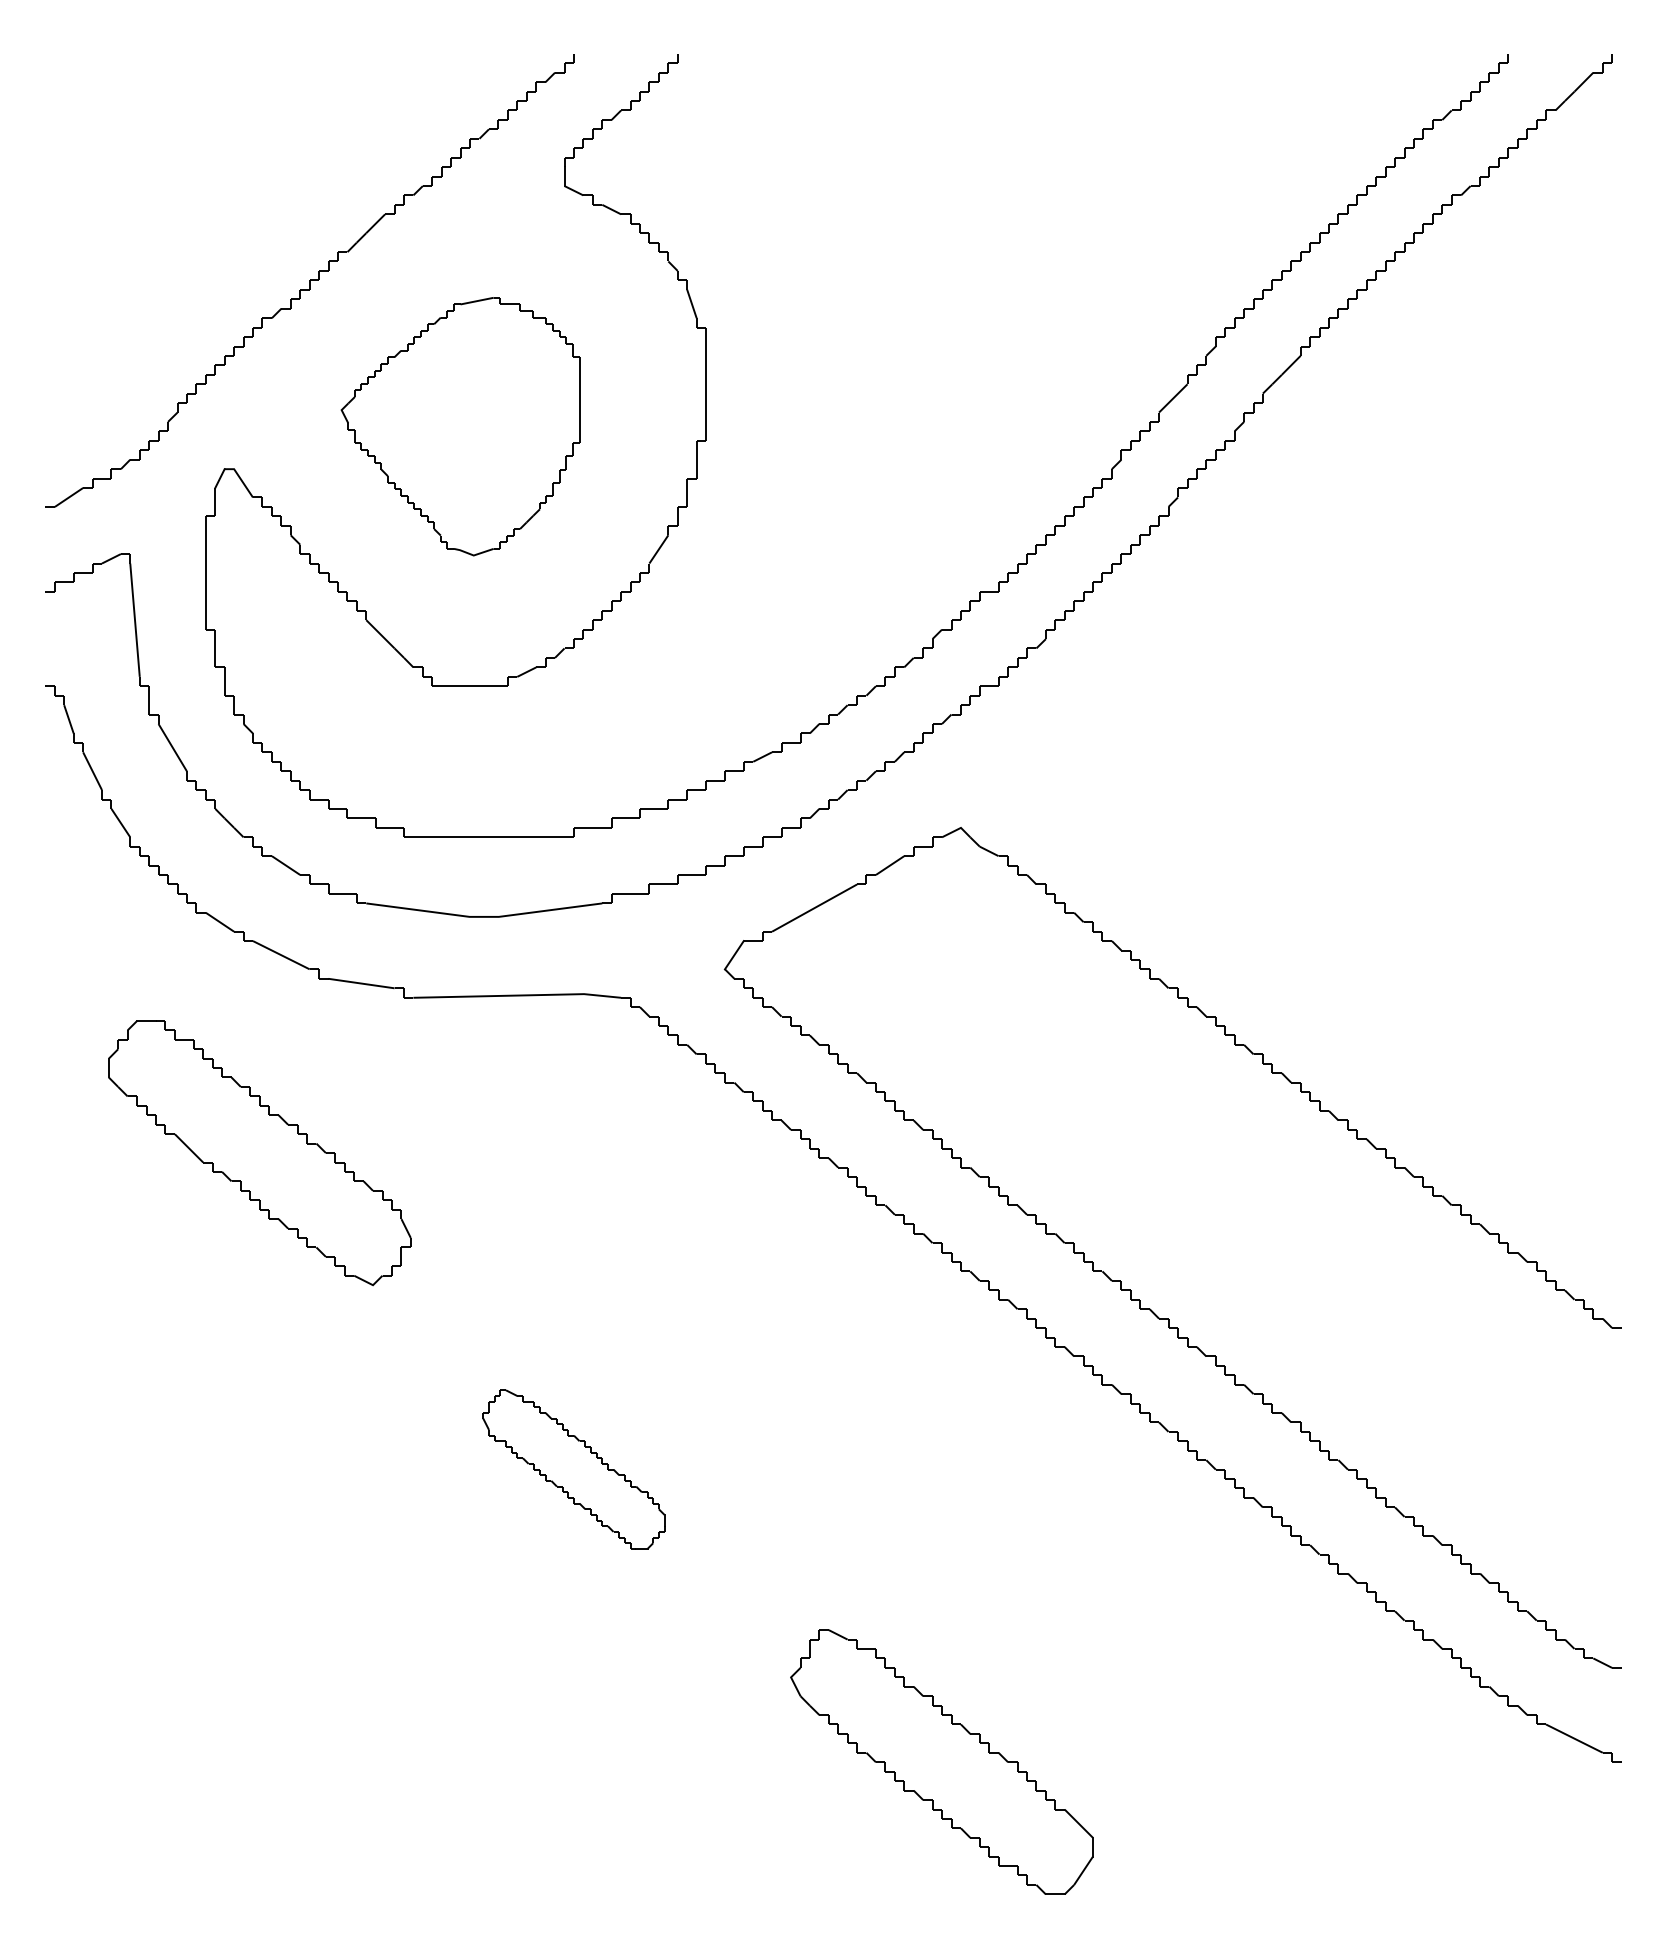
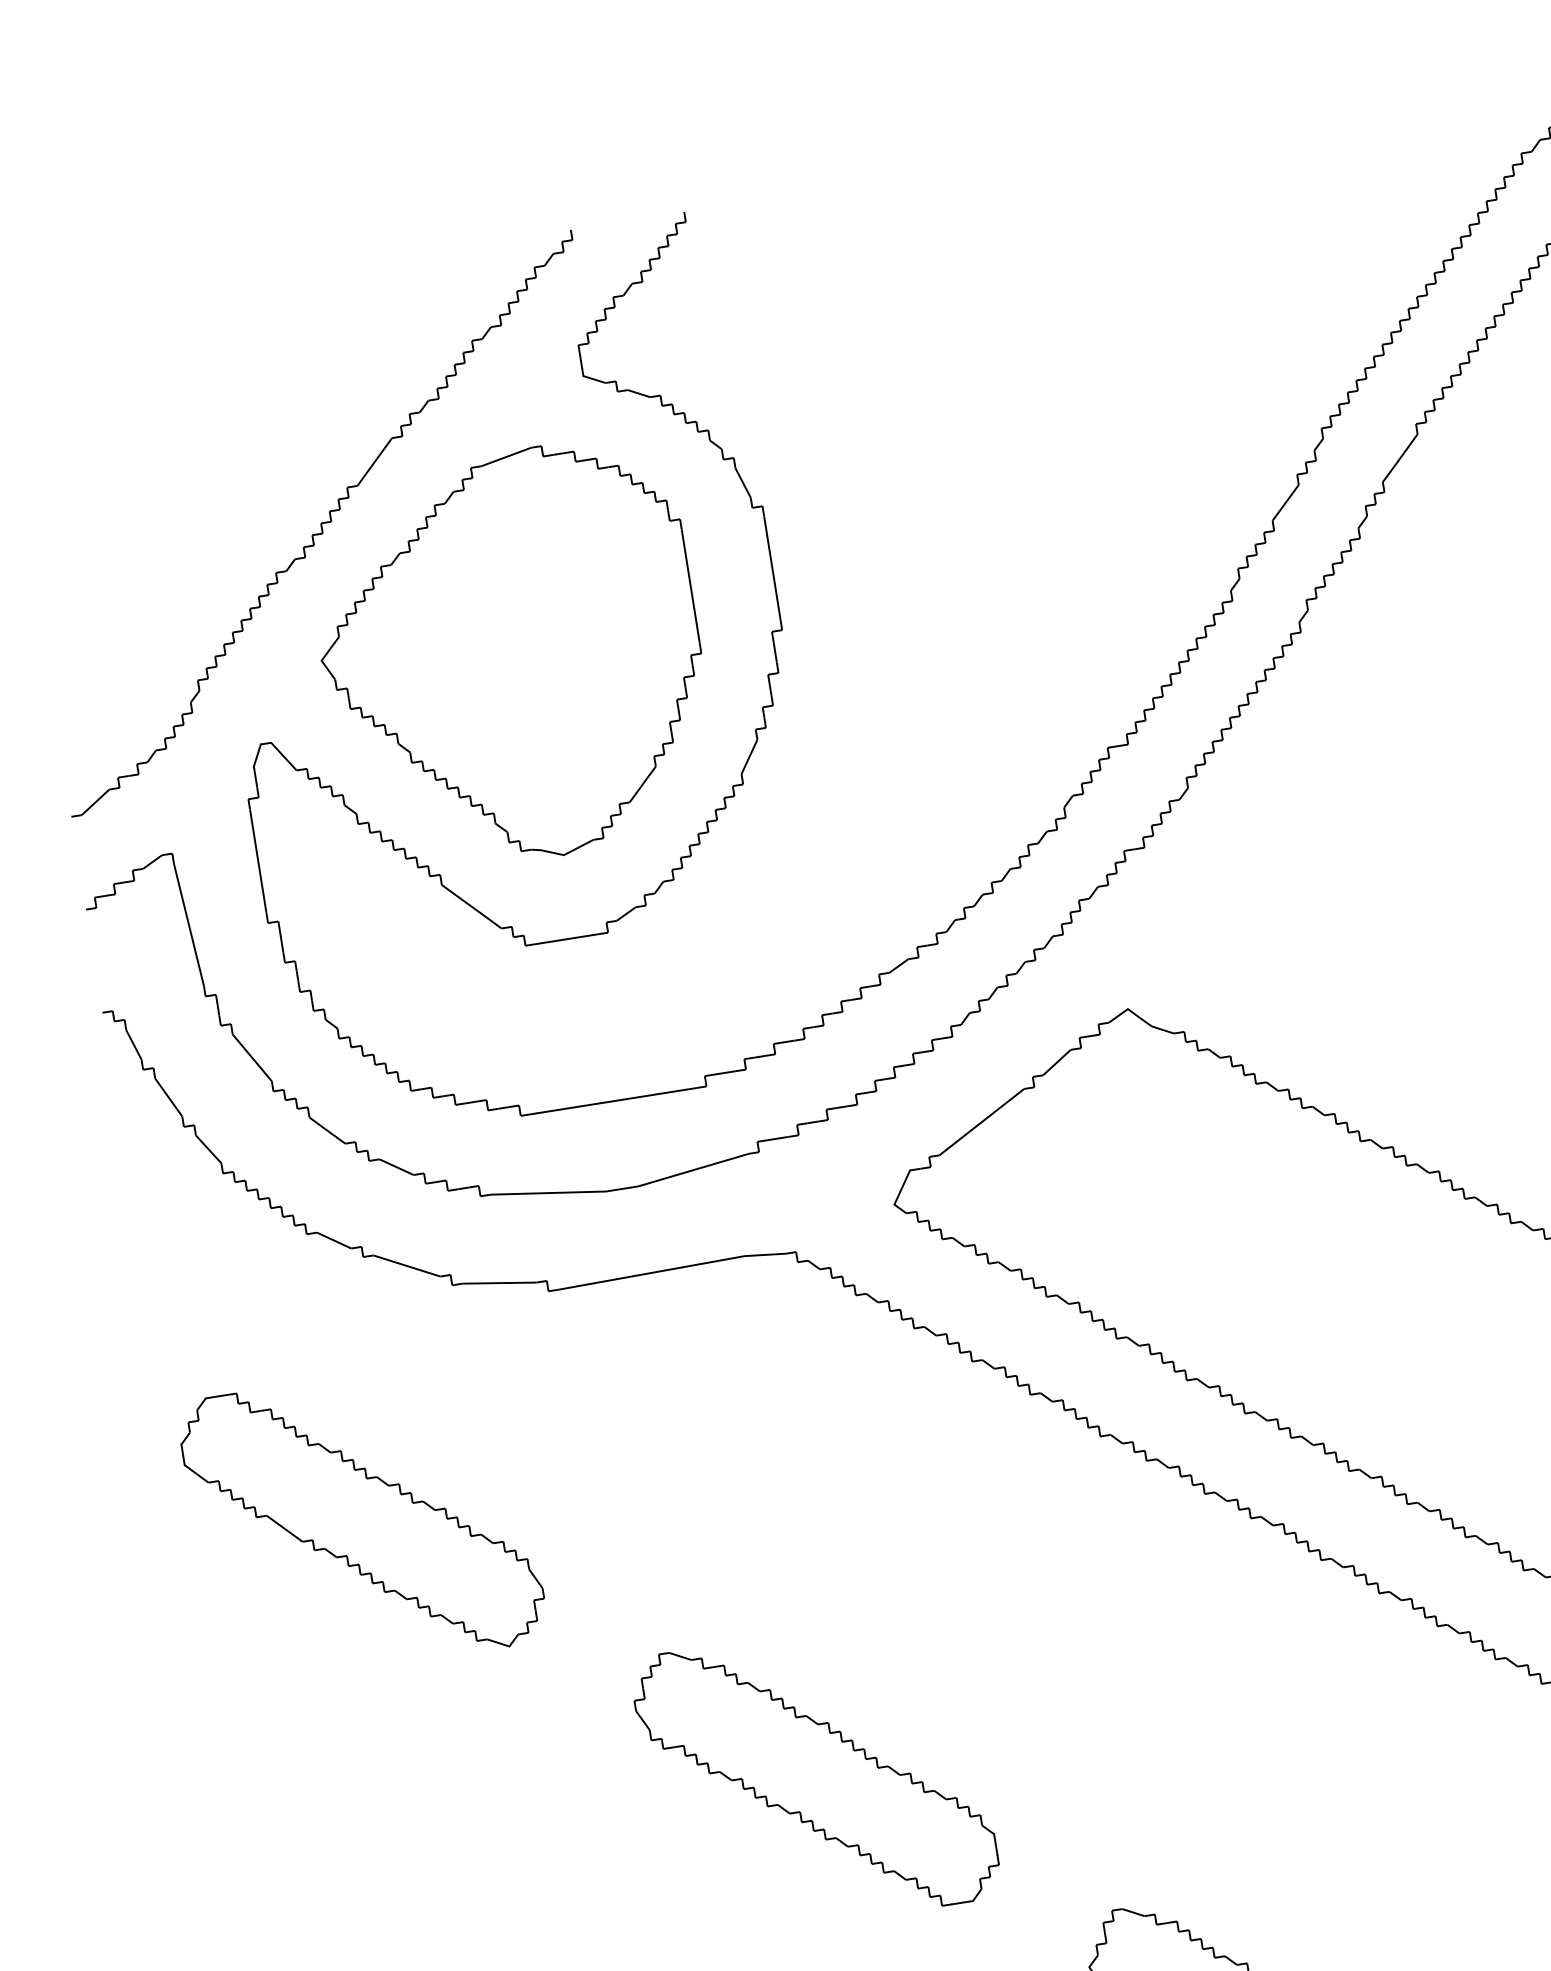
part: (460, 426) -> (511, 656), size x1.43
part: (259, 1153) -> (362, 1522), moved
part: (573, 1469) -> (815, 1777), size x1.67

